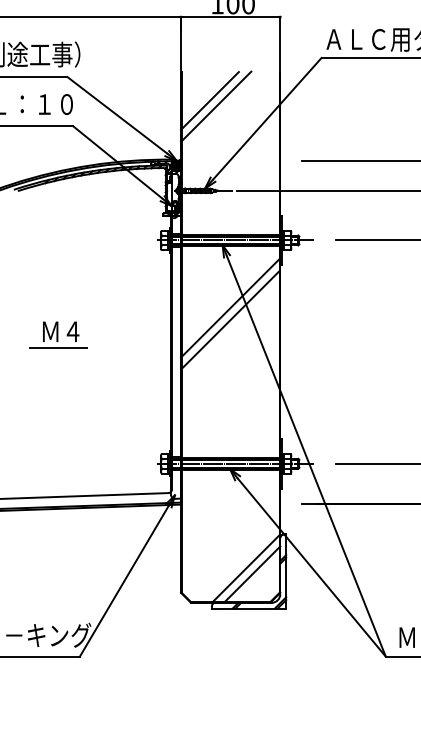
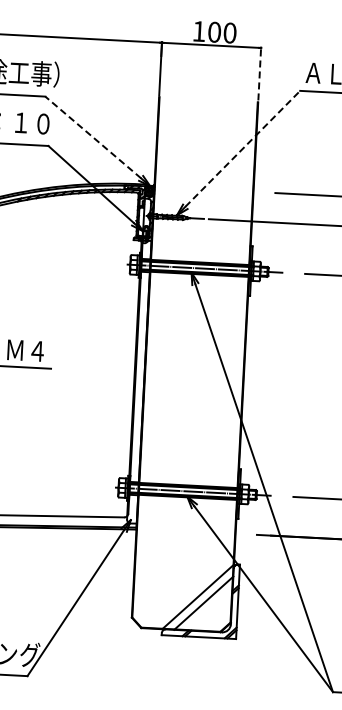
line: (280, 43) -> (259, 74), solid -> dashed
line: (209, 100) -> (186, 127), removed
line: (216, 106) -> (192, 133), removed
line: (117, 115) -> (93, 137), solid -> dashed
line: (267, 118) -> (243, 148), solid -> dashed
line: (230, 307) -> (196, 335), removed
line: (230, 319) -> (195, 347), removed

